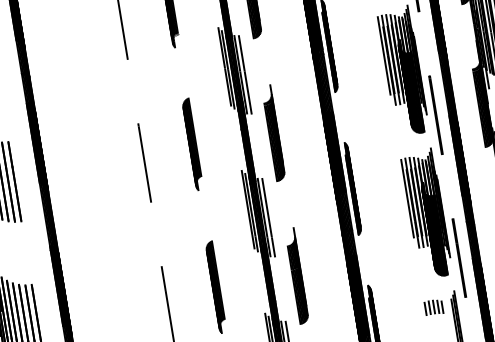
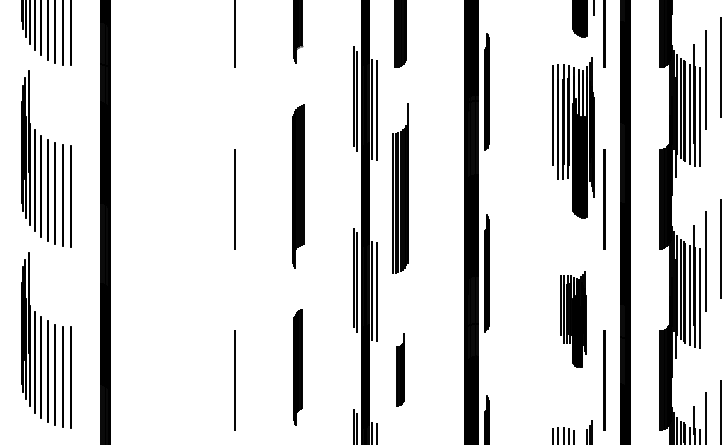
part: (273, 133) -> (400, 188), size x1.4
part: (192, 144) -> (297, 185), size x1.4
part: (426, 213) -> (573, 318), size x0.6
part: (296, 275) -> (400, 369), size x0.6

